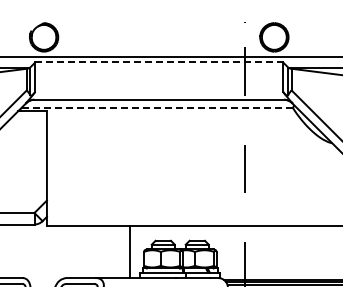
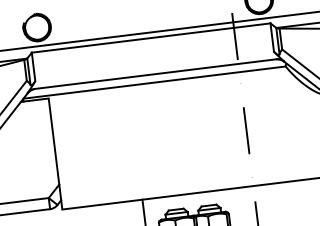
line: (159, 62) -> (151, 38), dashed -> solid
line: (157, 108) -> (154, 82), dashed -> solid

